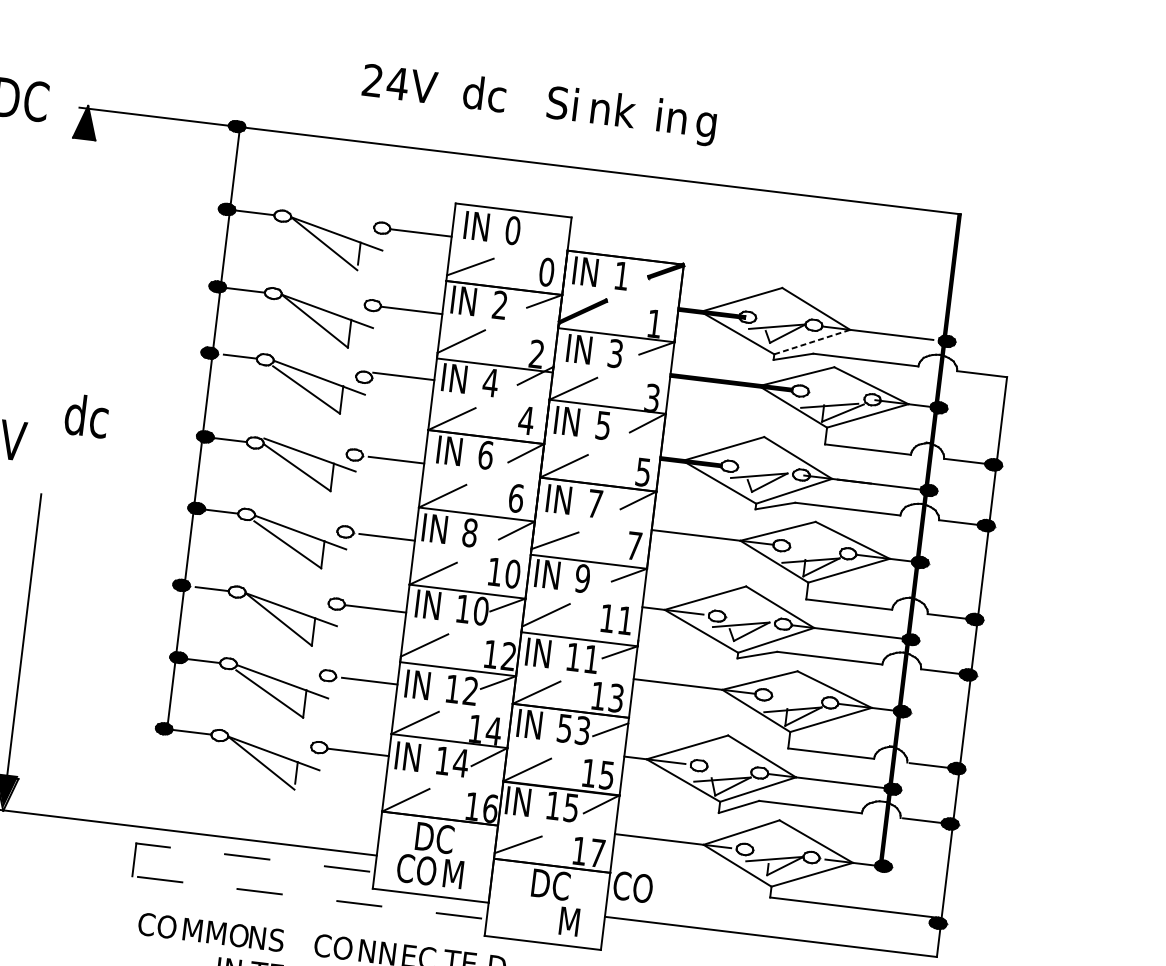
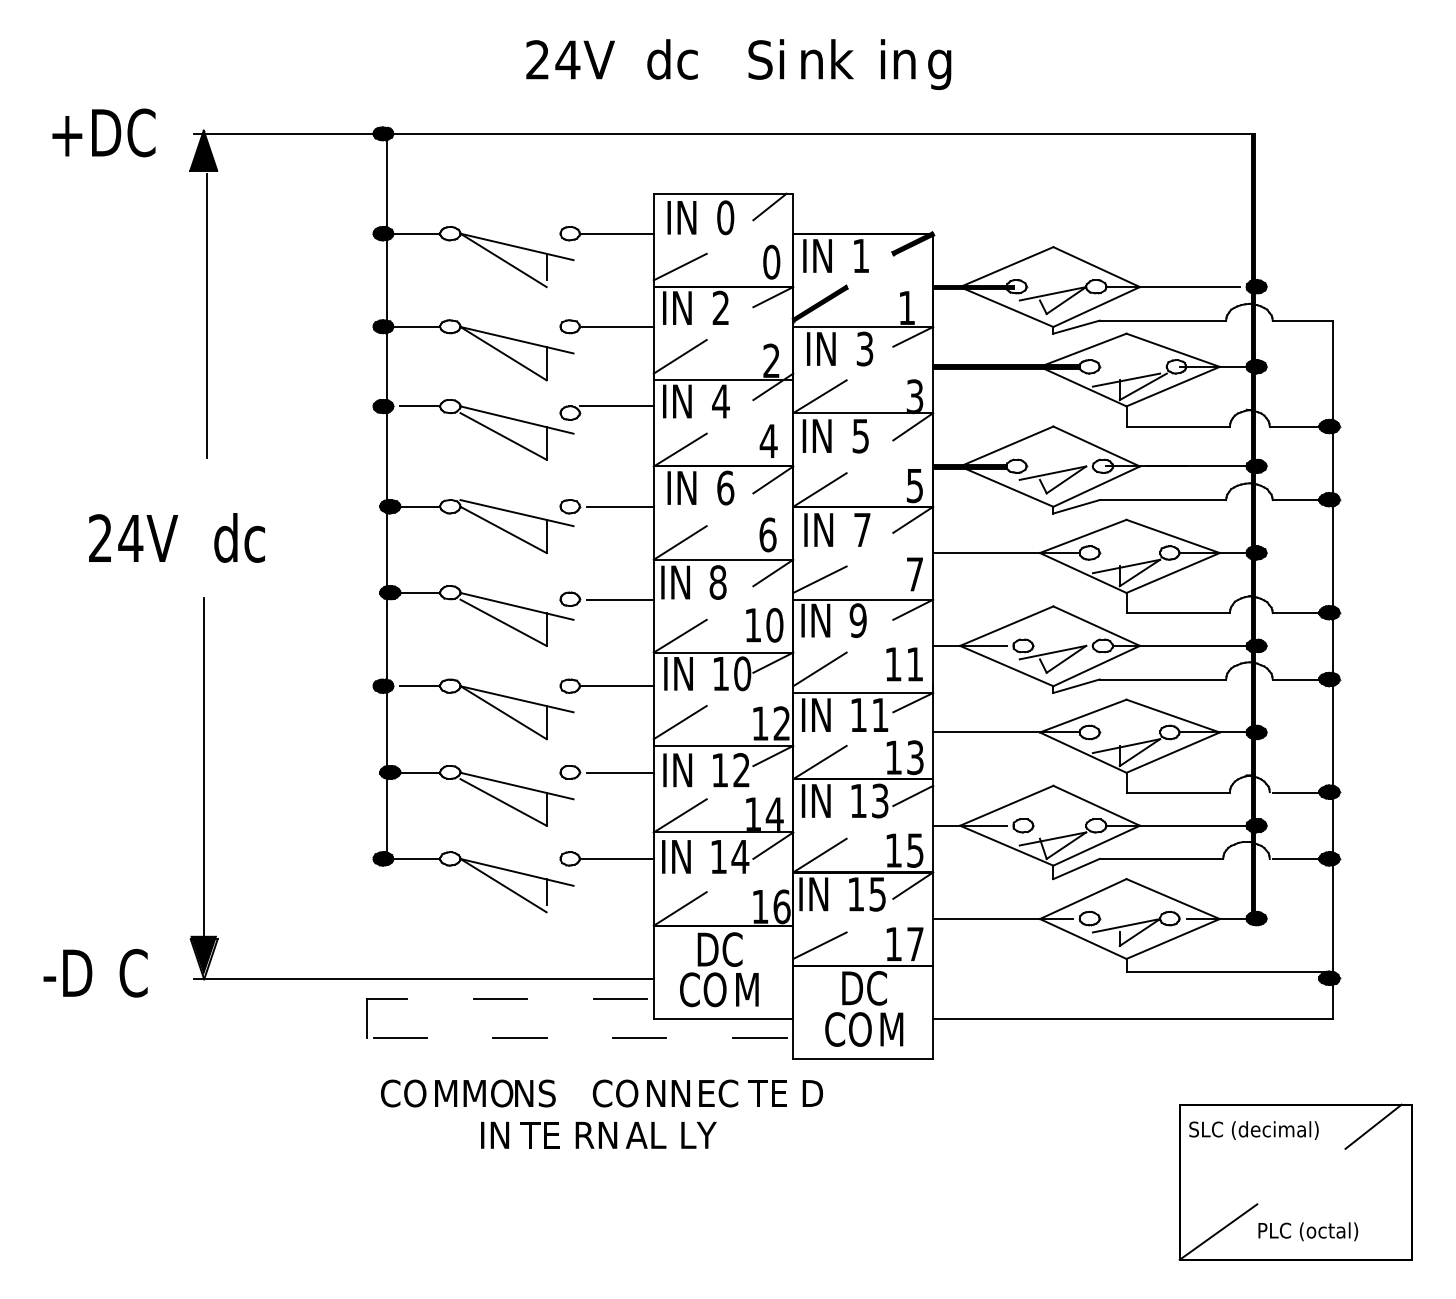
line: (550, 225) -> (769, 206), added
line: (72, 260) -> (207, 316), added
line: (812, 342) -> (1096, 307), dashed -> solid
text: (86, 415) -> (239, 537), moved
text: (564, 728) -> (858, 801), 53 -> 13
text: (633, 887) -> (848, 1029), moved

